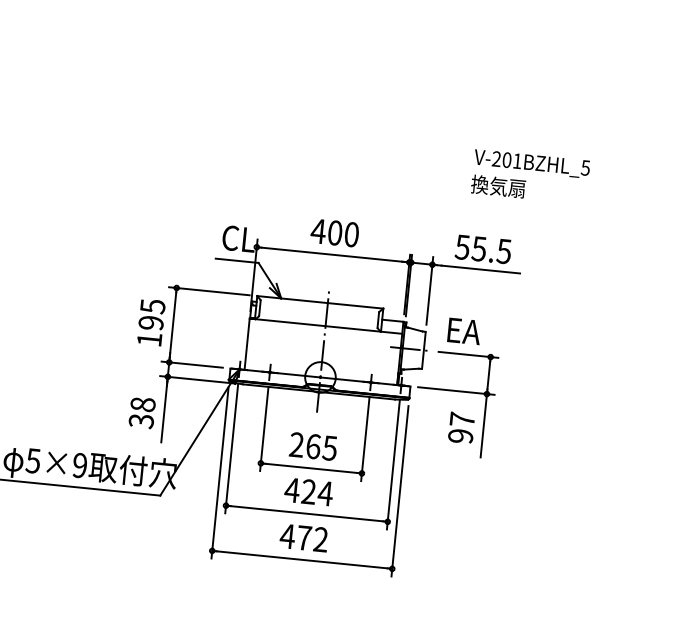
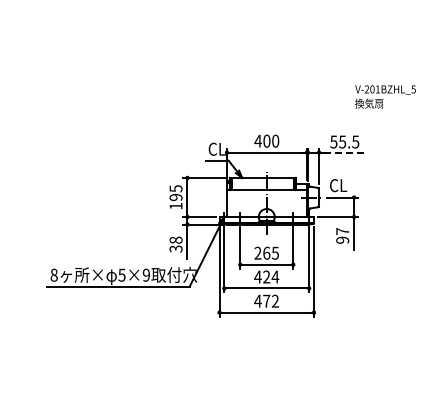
text: (530, 176) -> (385, 96), moved
line: (480, 269) -> (344, 152), solid -> dashed
text: (463, 331) -> (338, 185), EA -> CL

